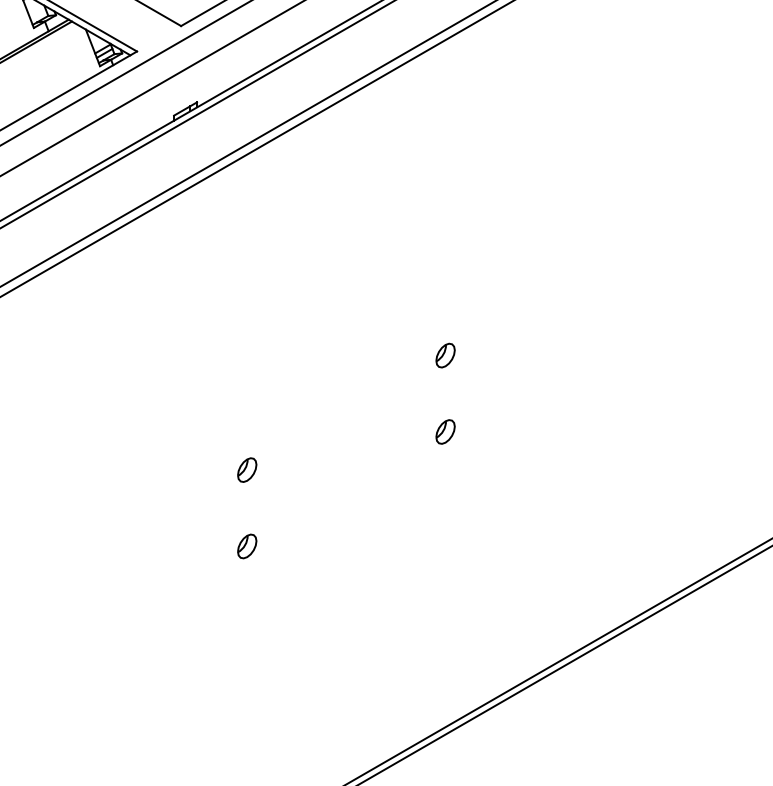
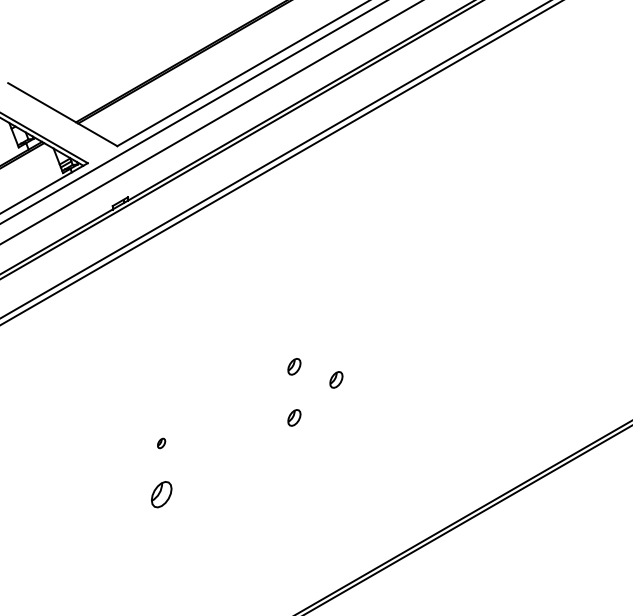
part: (508, 374) -> (336, 379), added
part: (247, 470) -> (161, 443), size x0.6
part: (247, 546) -> (161, 494), size x1.6

